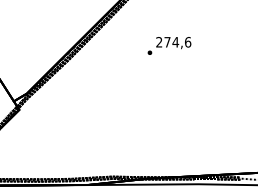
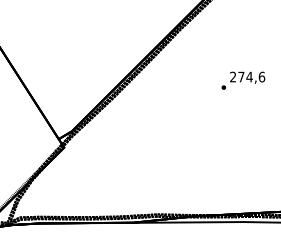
text: (169, 45) -> (243, 80), moved

